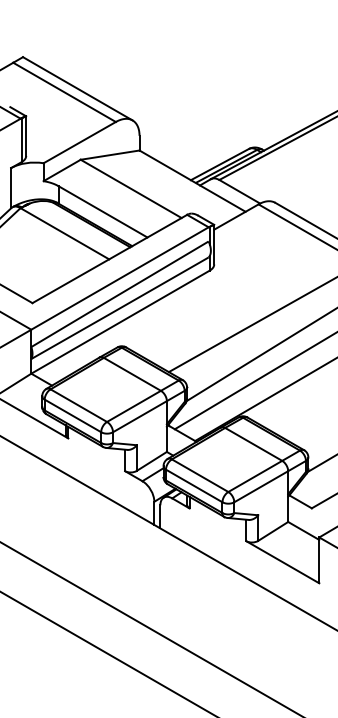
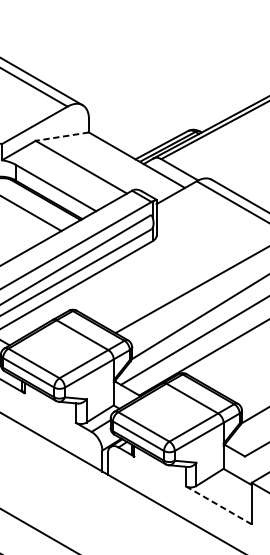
line: (110, 155) -> (62, 136), solid -> dashed
line: (282, 562) -> (218, 505), solid -> dashed

